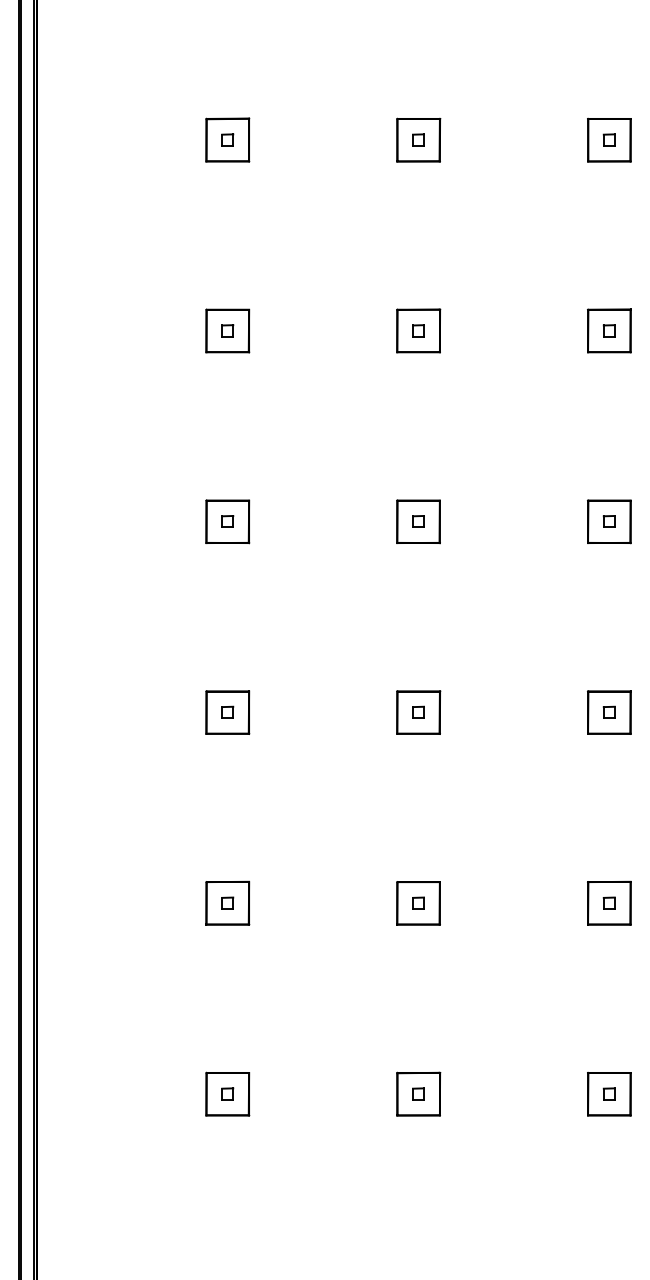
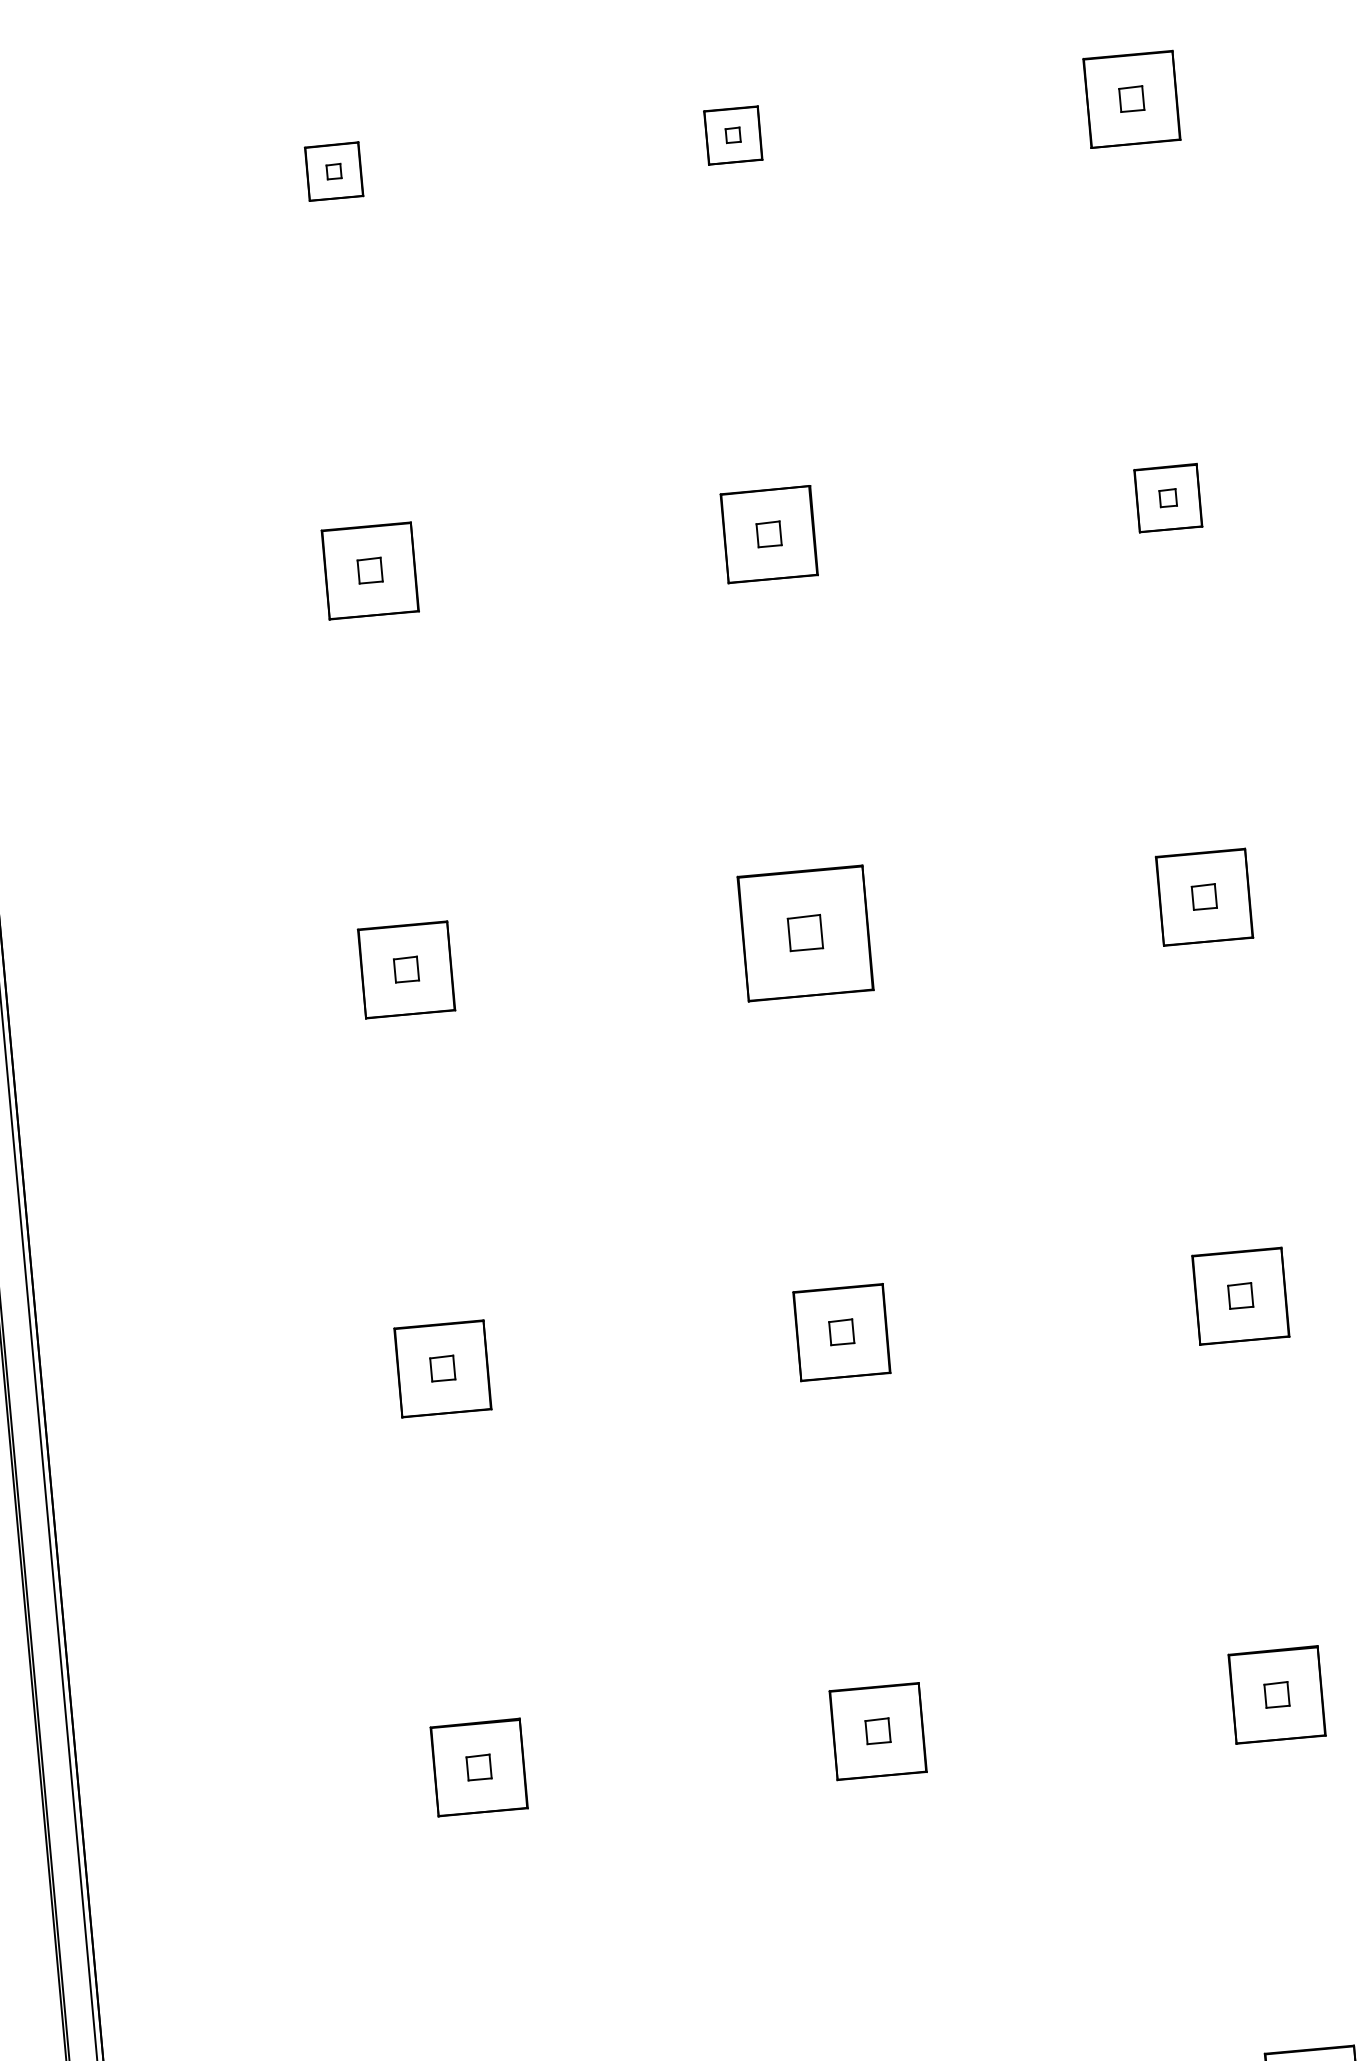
part: (227, 139) -> (333, 170), size x0.6
part: (418, 139) -> (732, 134), size x0.6
part: (609, 330) -> (1168, 497), size x0.7
part: (418, 521) -> (805, 932), size x1.4

